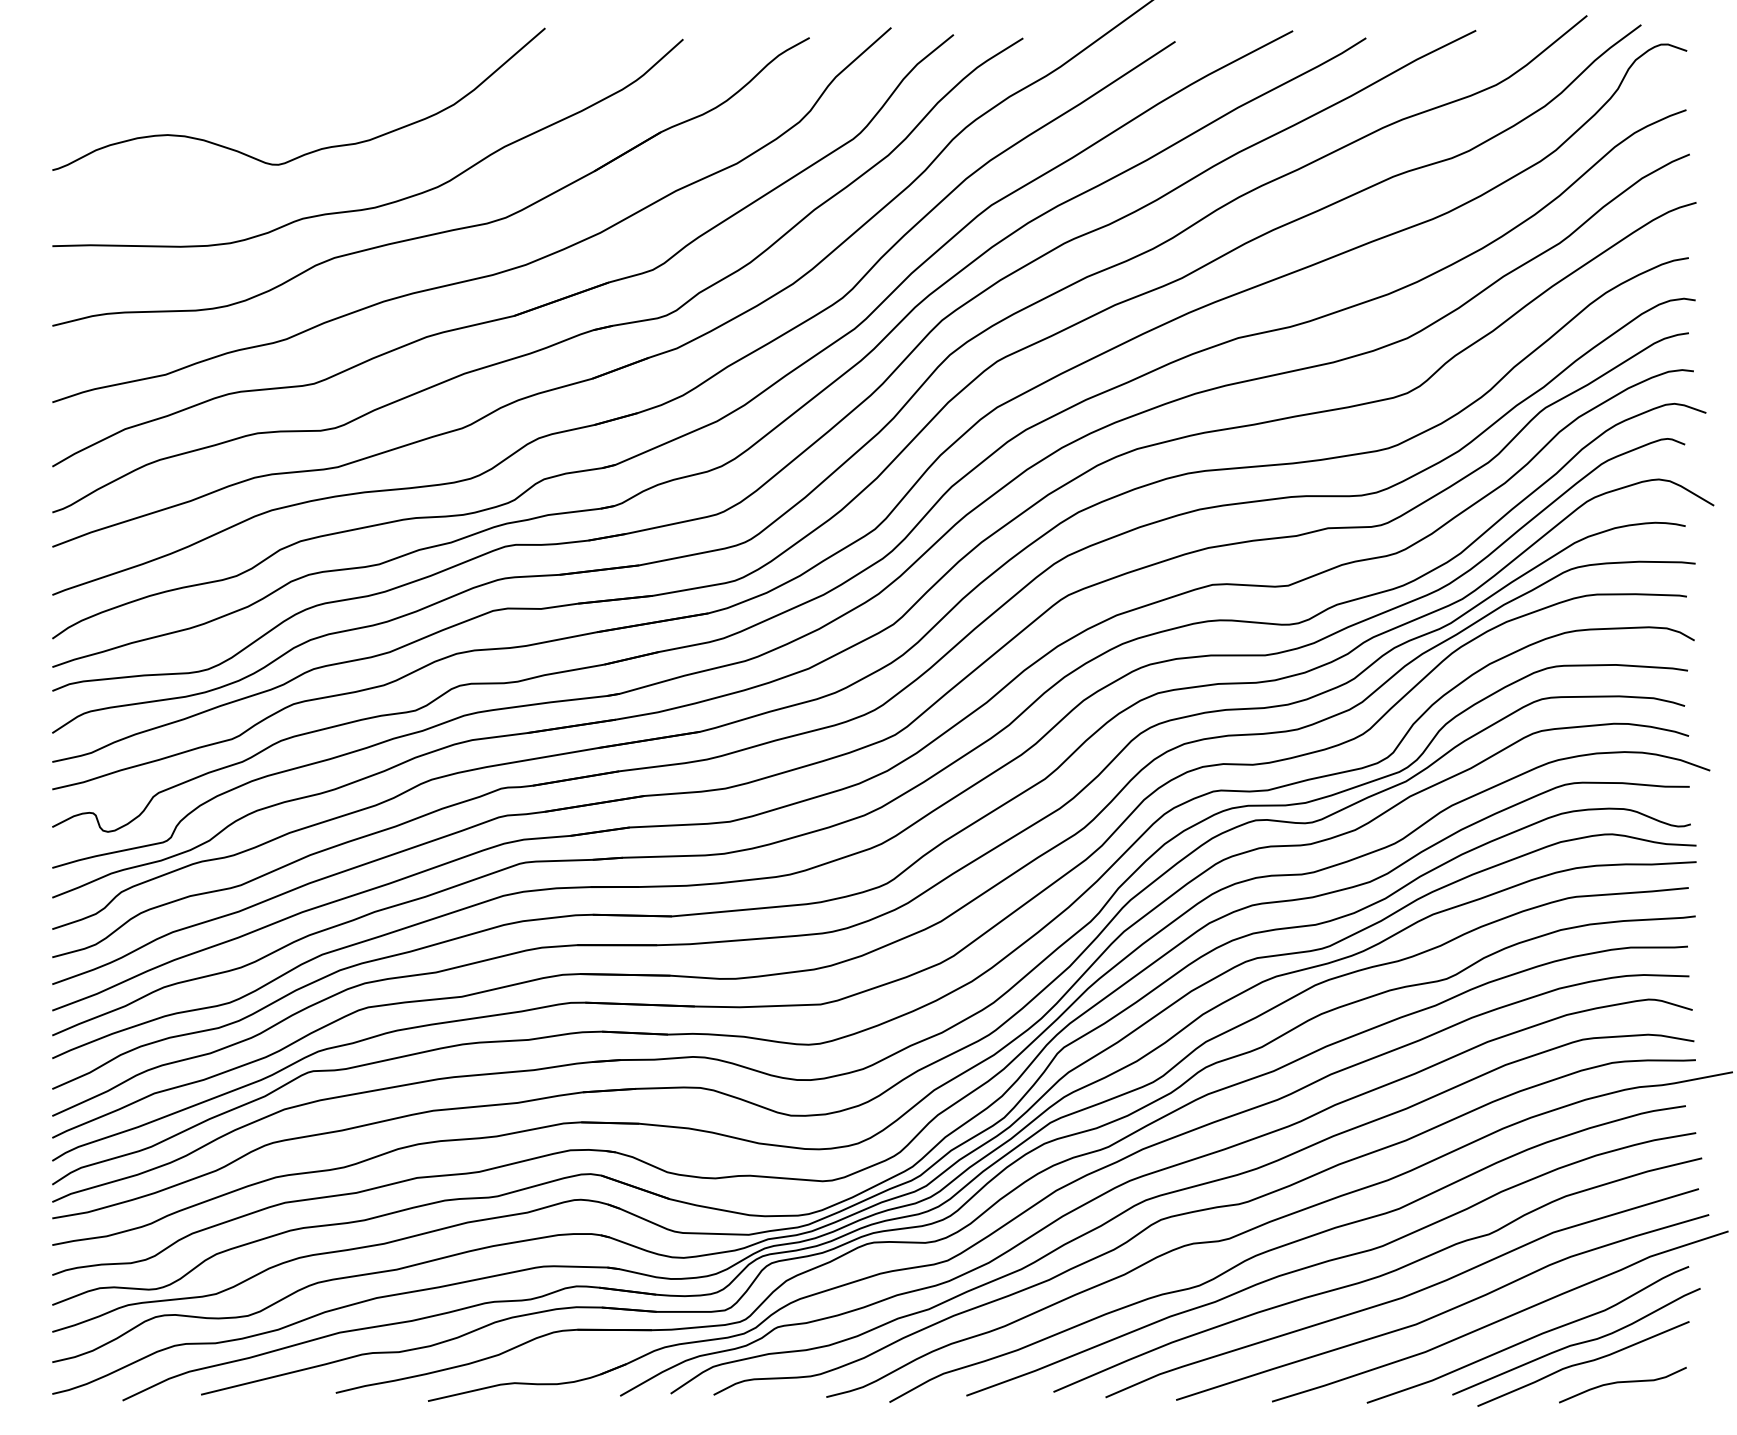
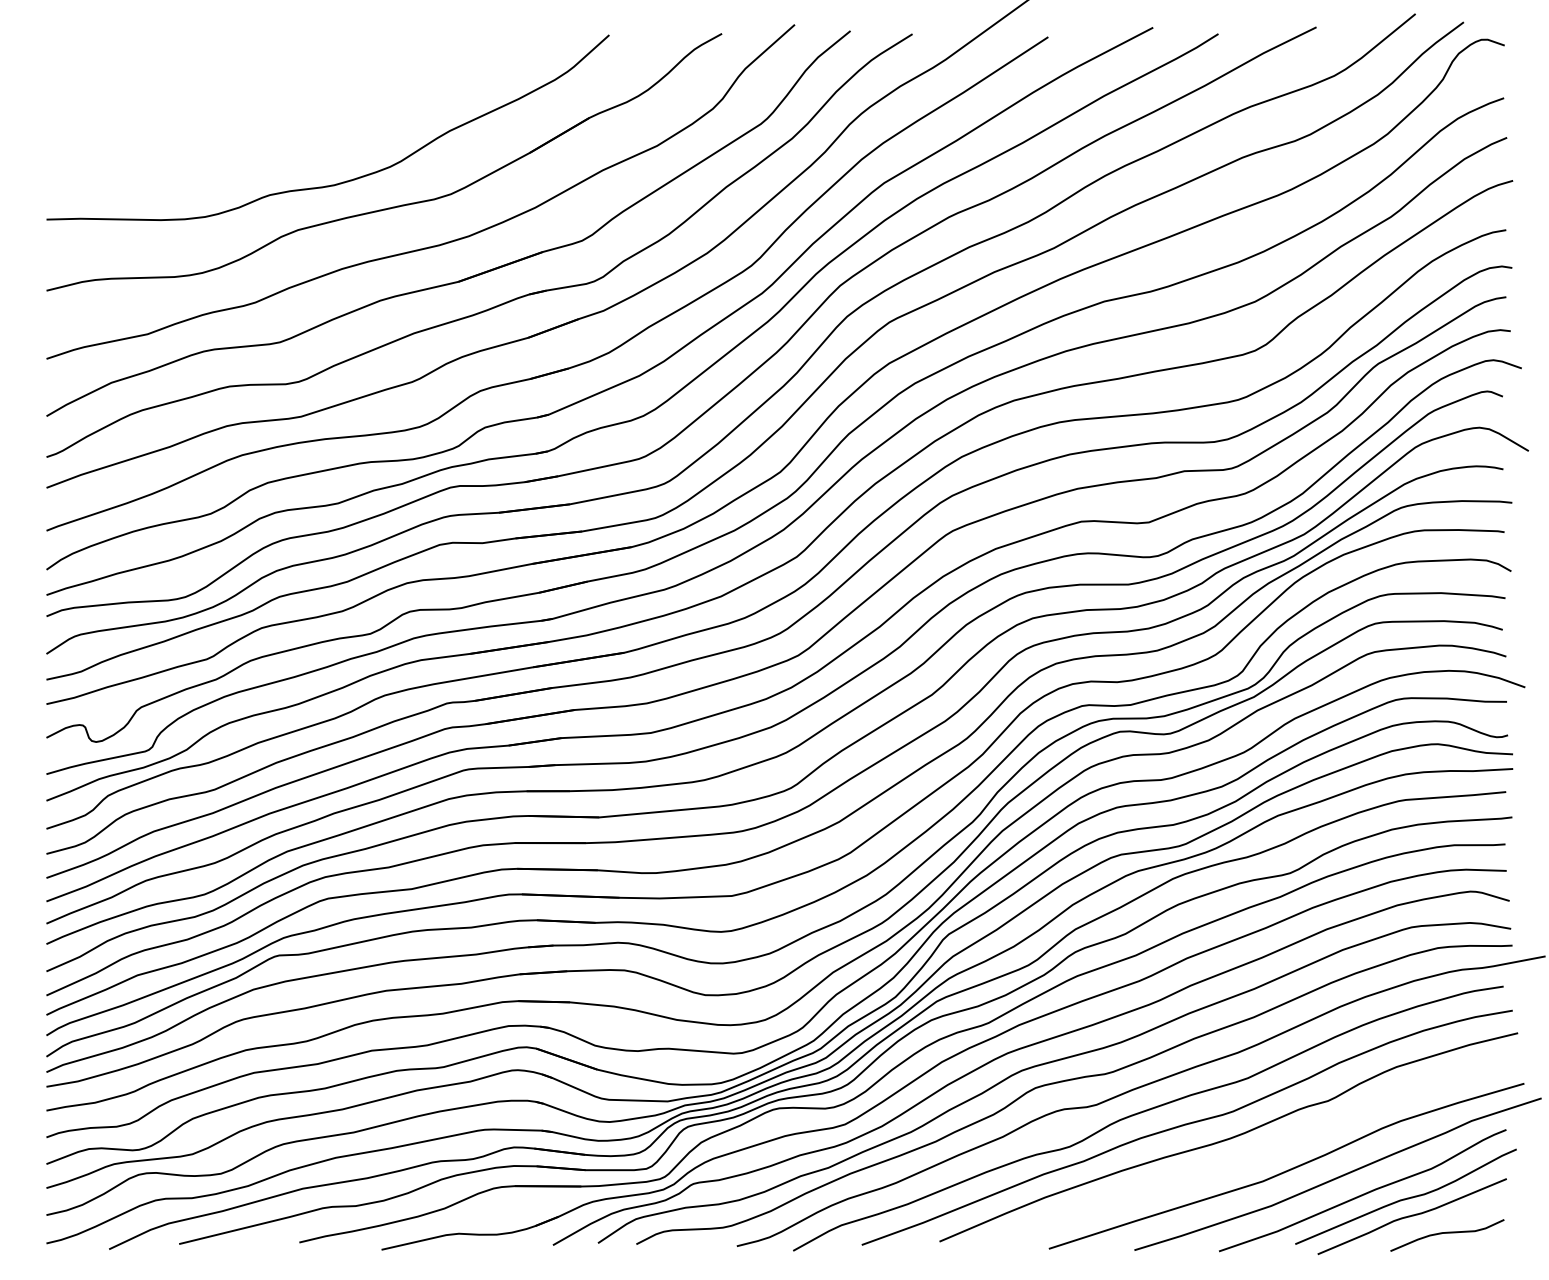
curve: (315, 149) -> (281, 133), removed
curve: (1404, 1295) -> (1252, 1155), removed

